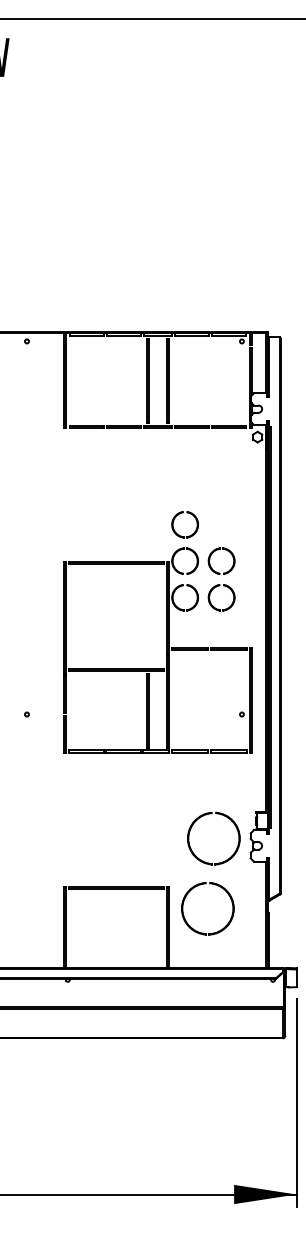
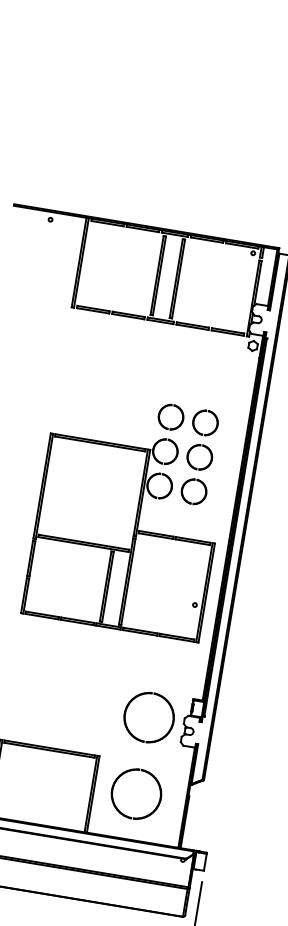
part: (210, 523) -> (195, 420), added
part: (185, 899) -> (116, 781), moved

